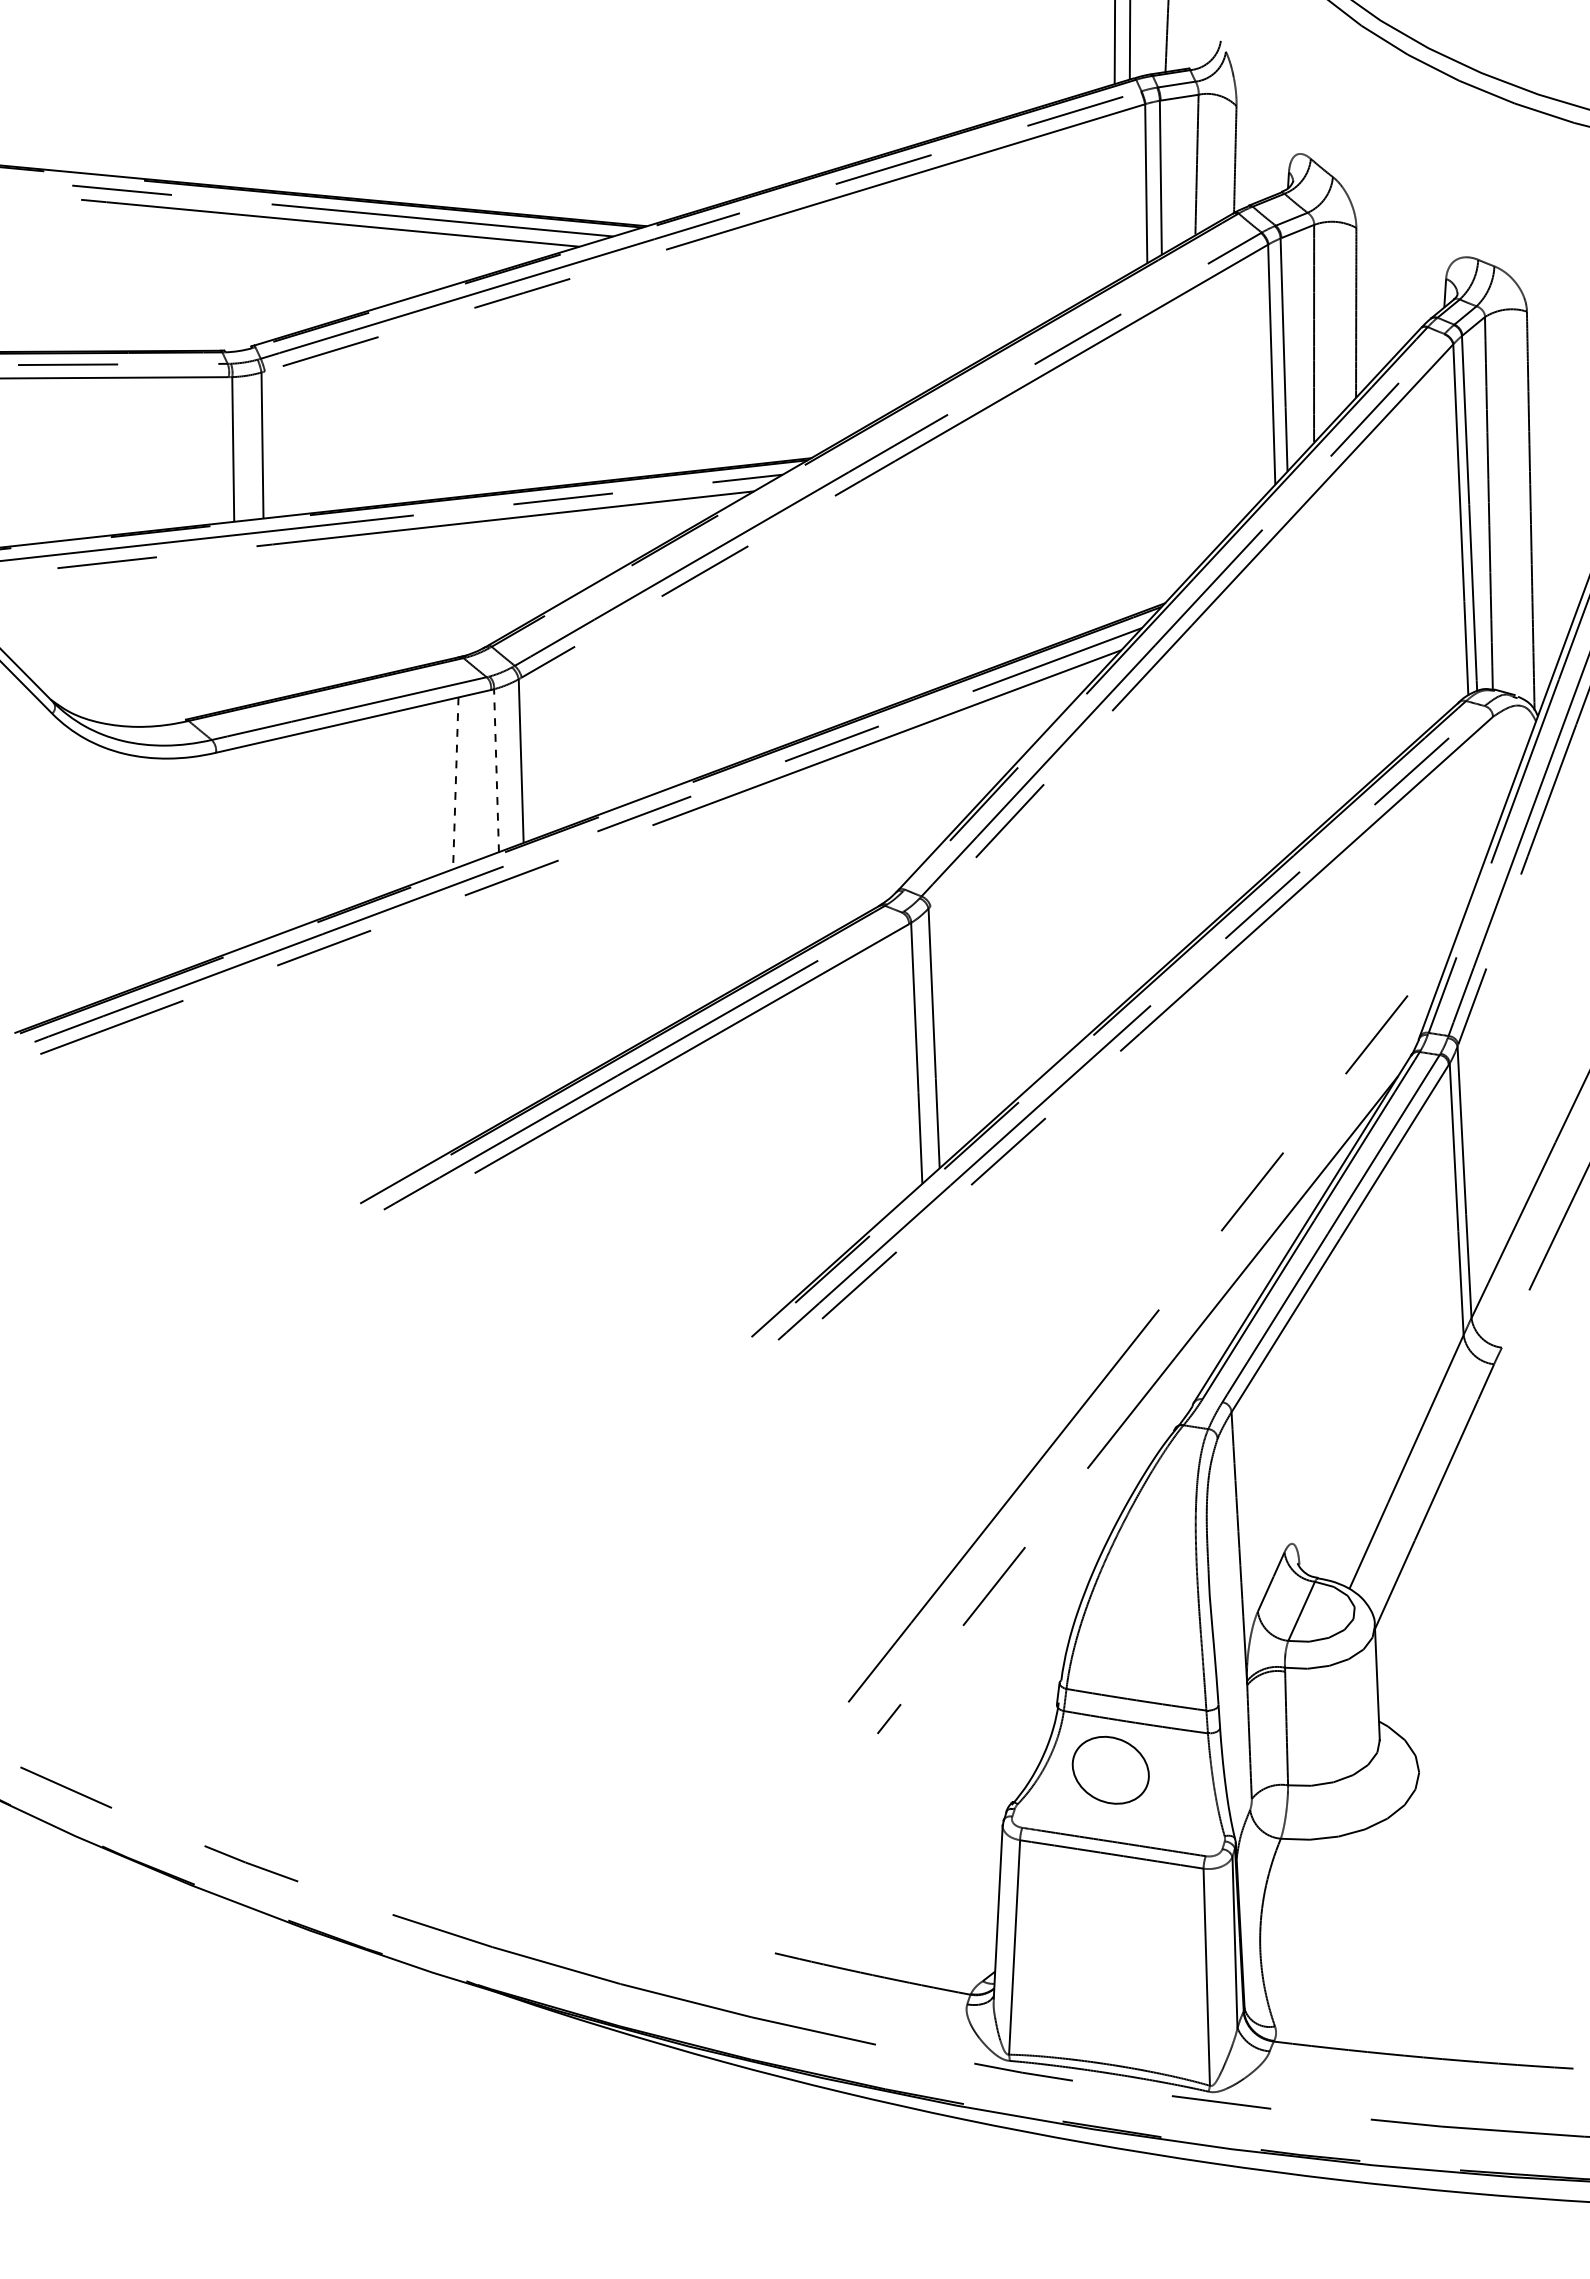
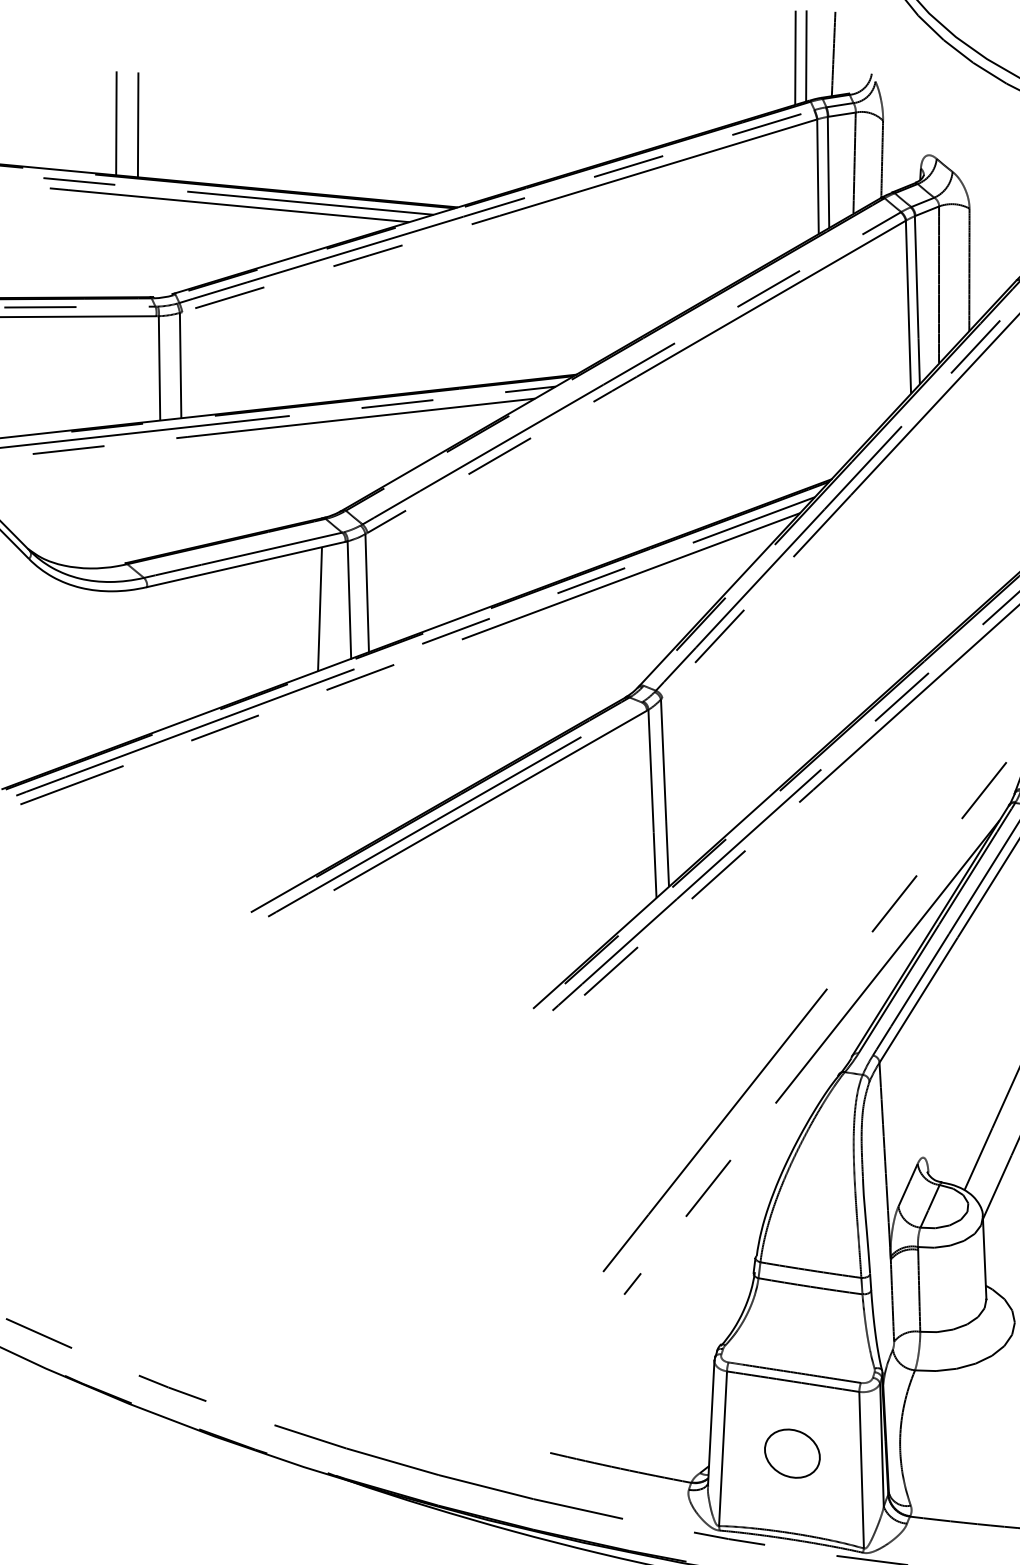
line: (173, 109) -> (116, 123), added
line: (203, 111) -> (138, 124), added
line: (496, 770) -> (349, 599), dashed -> solid
line: (455, 783) -> (319, 609), dashed -> solid
part: (1110, 1770) -> (792, 1453), moved

